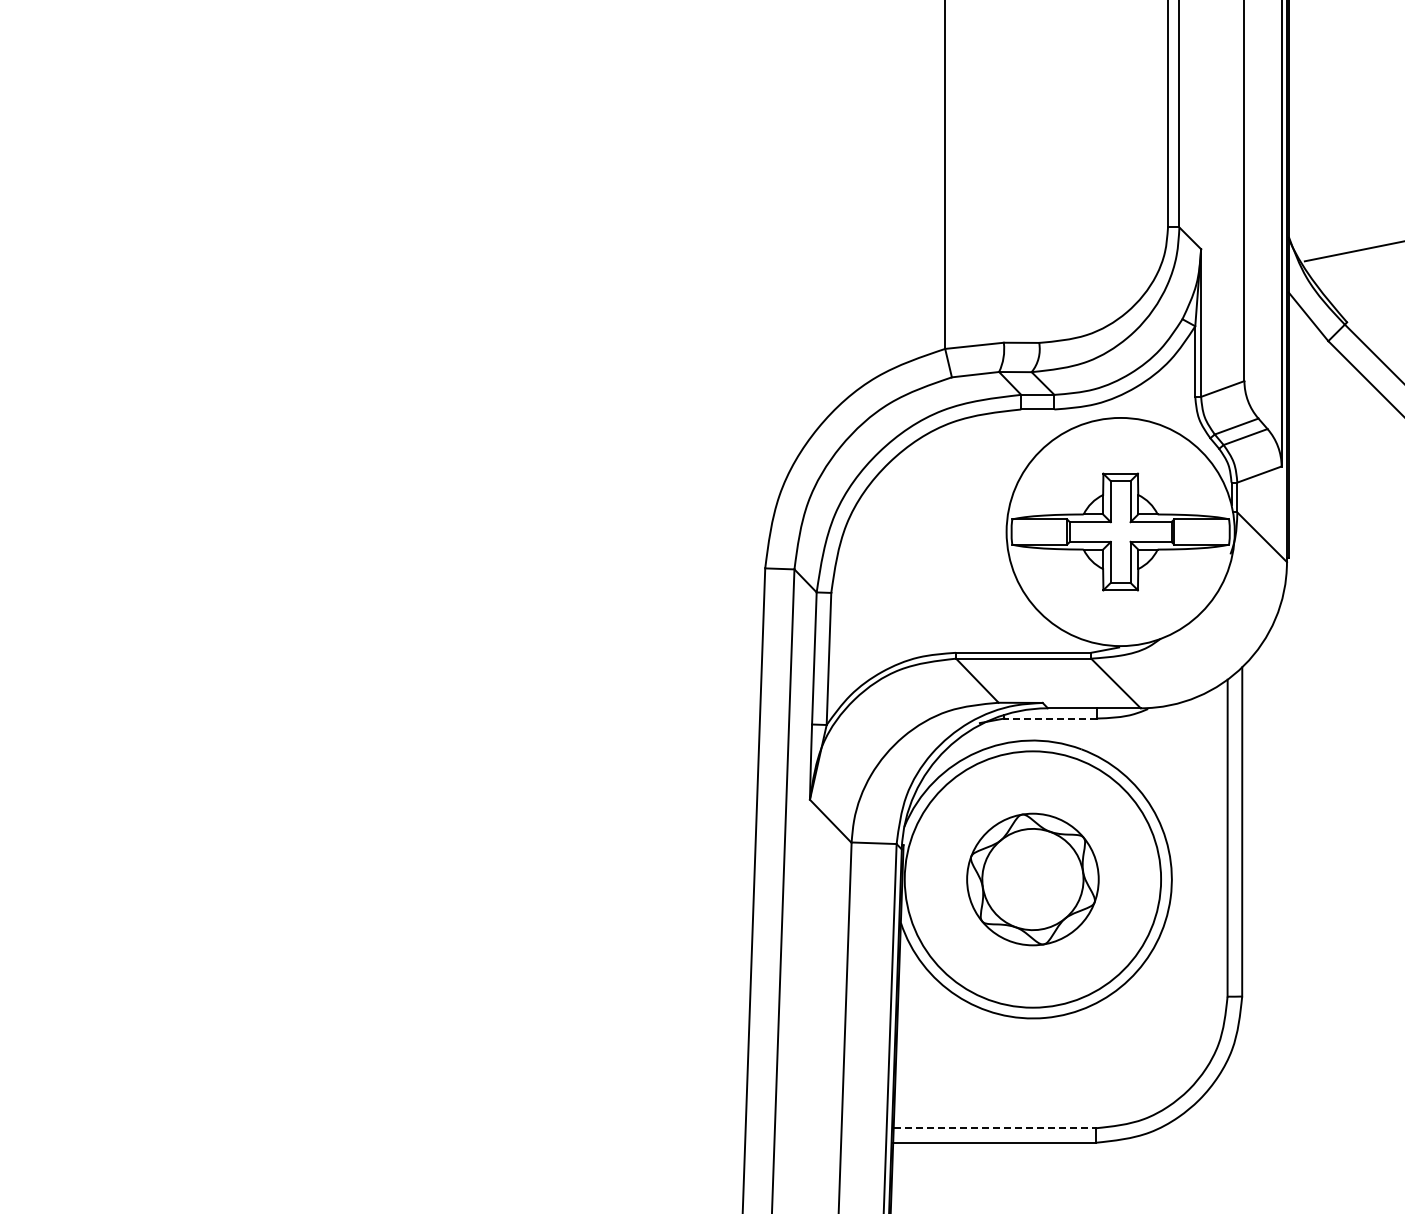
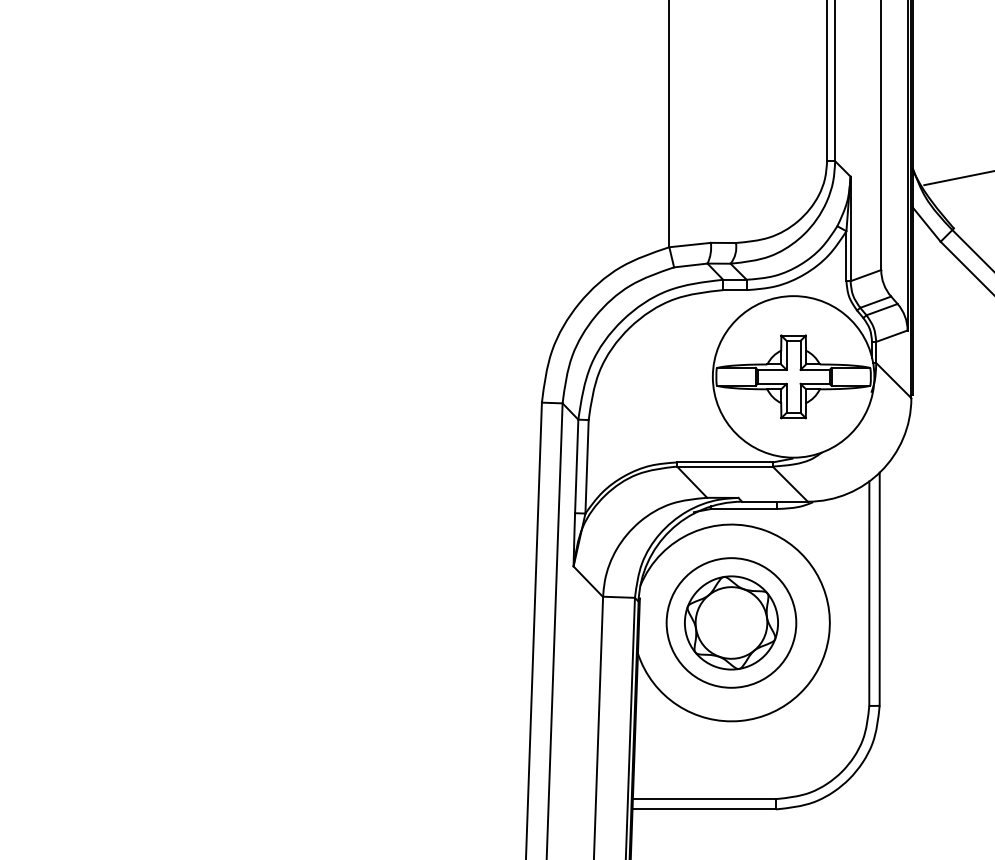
line: (1050, 718) -> (743, 508), dashed -> solid
circle: (1032, 879) -> (731, 622), size x0.71
line: (995, 1128) -> (704, 799), dashed -> solid

